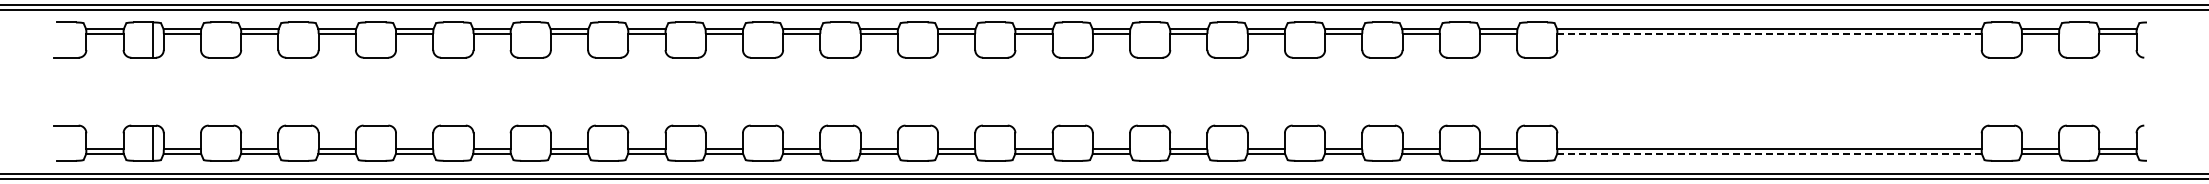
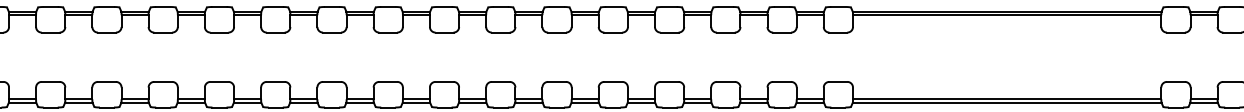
line: (1770, 33) -> (1007, 14), dashed -> solid
line: (1769, 154) -> (1007, 102), dashed -> solid

